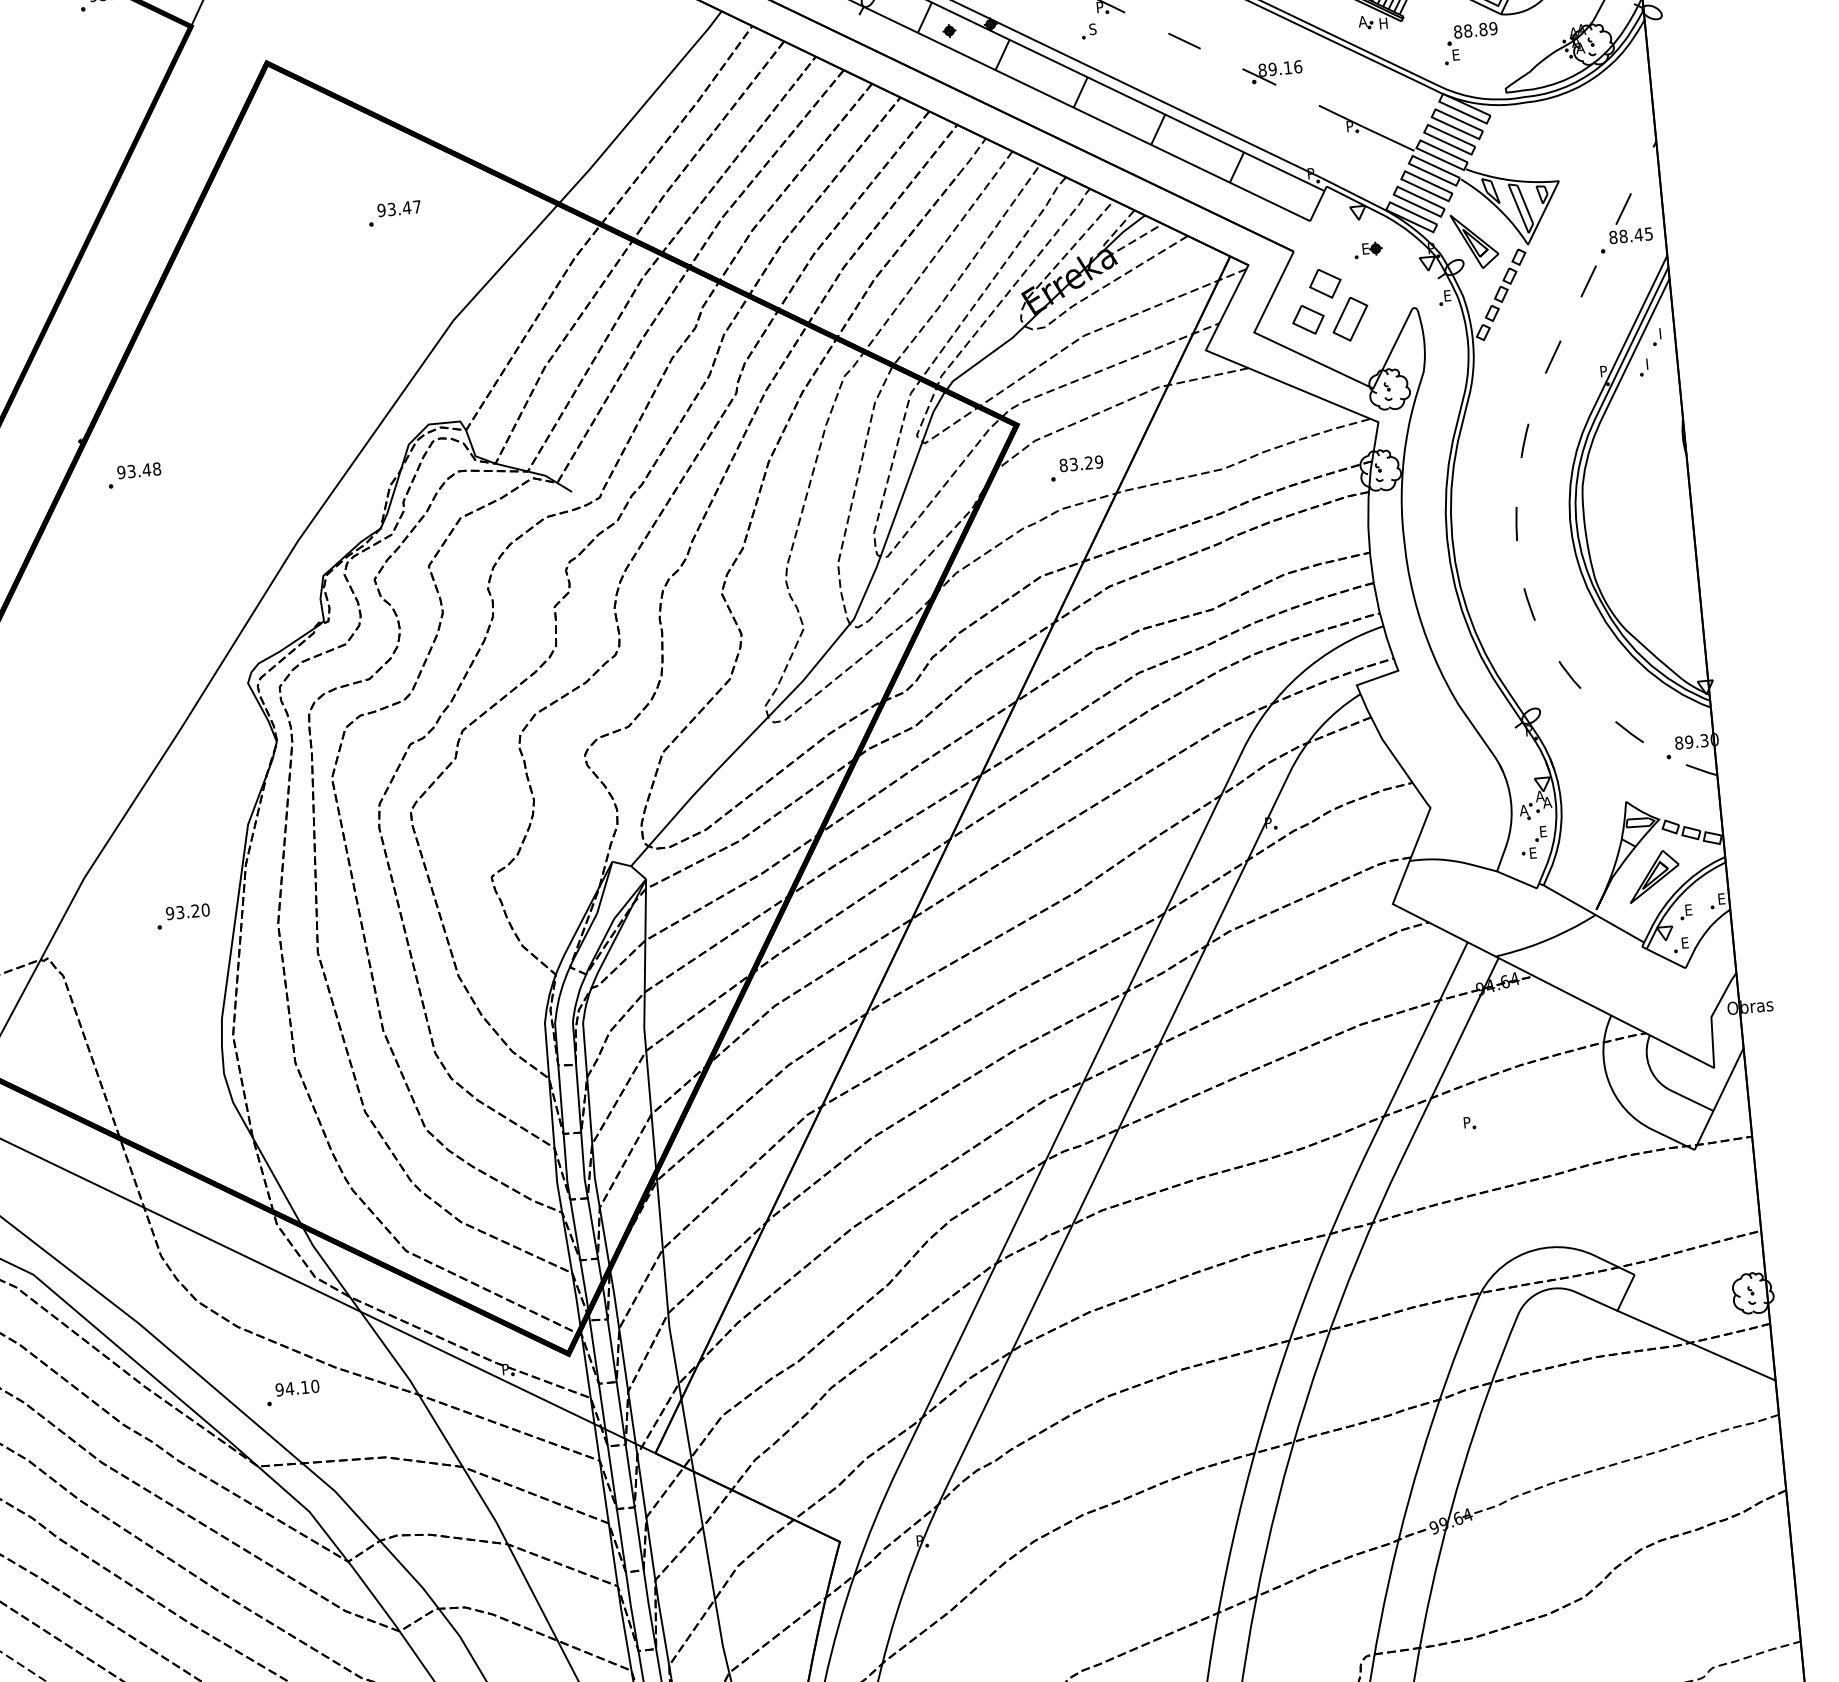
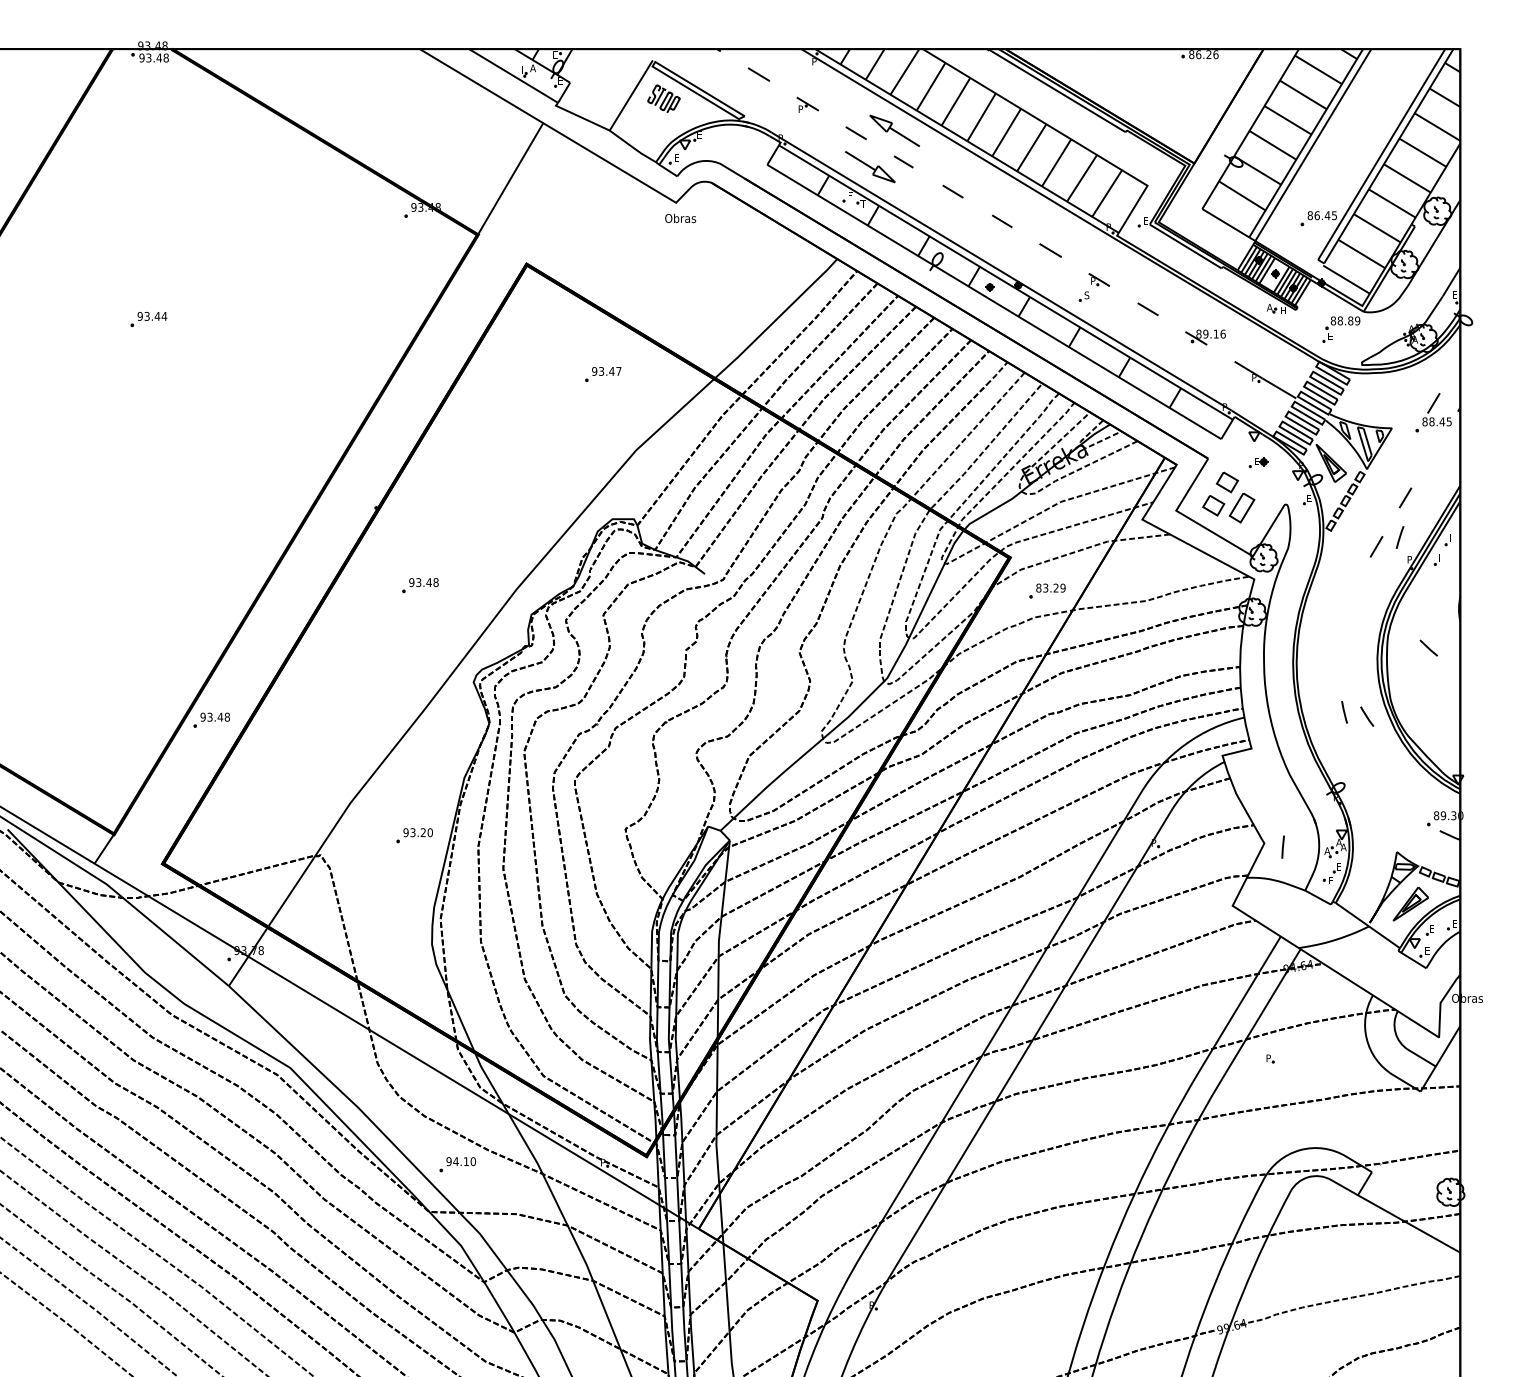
part: (1624, 222) -> (1433, 412), moved
line: (1524, 440) -> (1399, 537), moved
part: (134, 475) -> (420, 585), moved
line: (1515, 523) -> (1282, 846), moved
line: (1570, 674) -> (1367, 716), moved
line: (1629, 731) -> (1428, 647), moved

